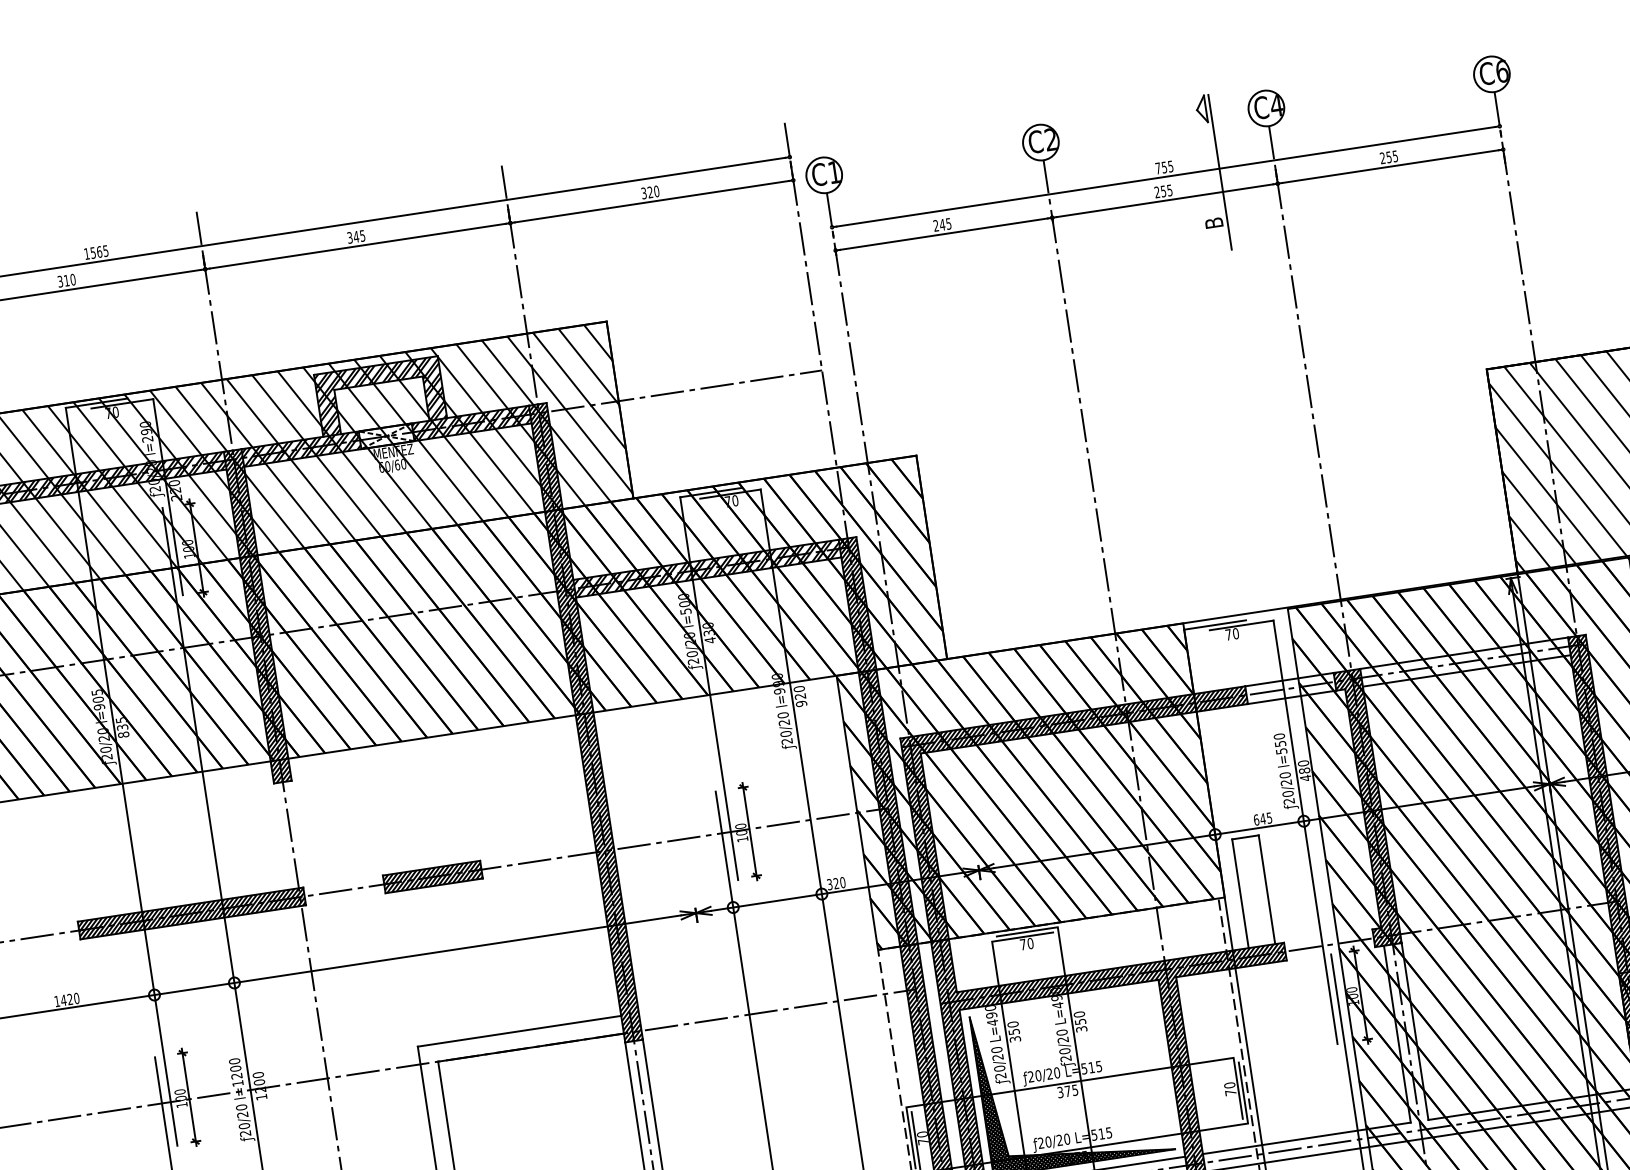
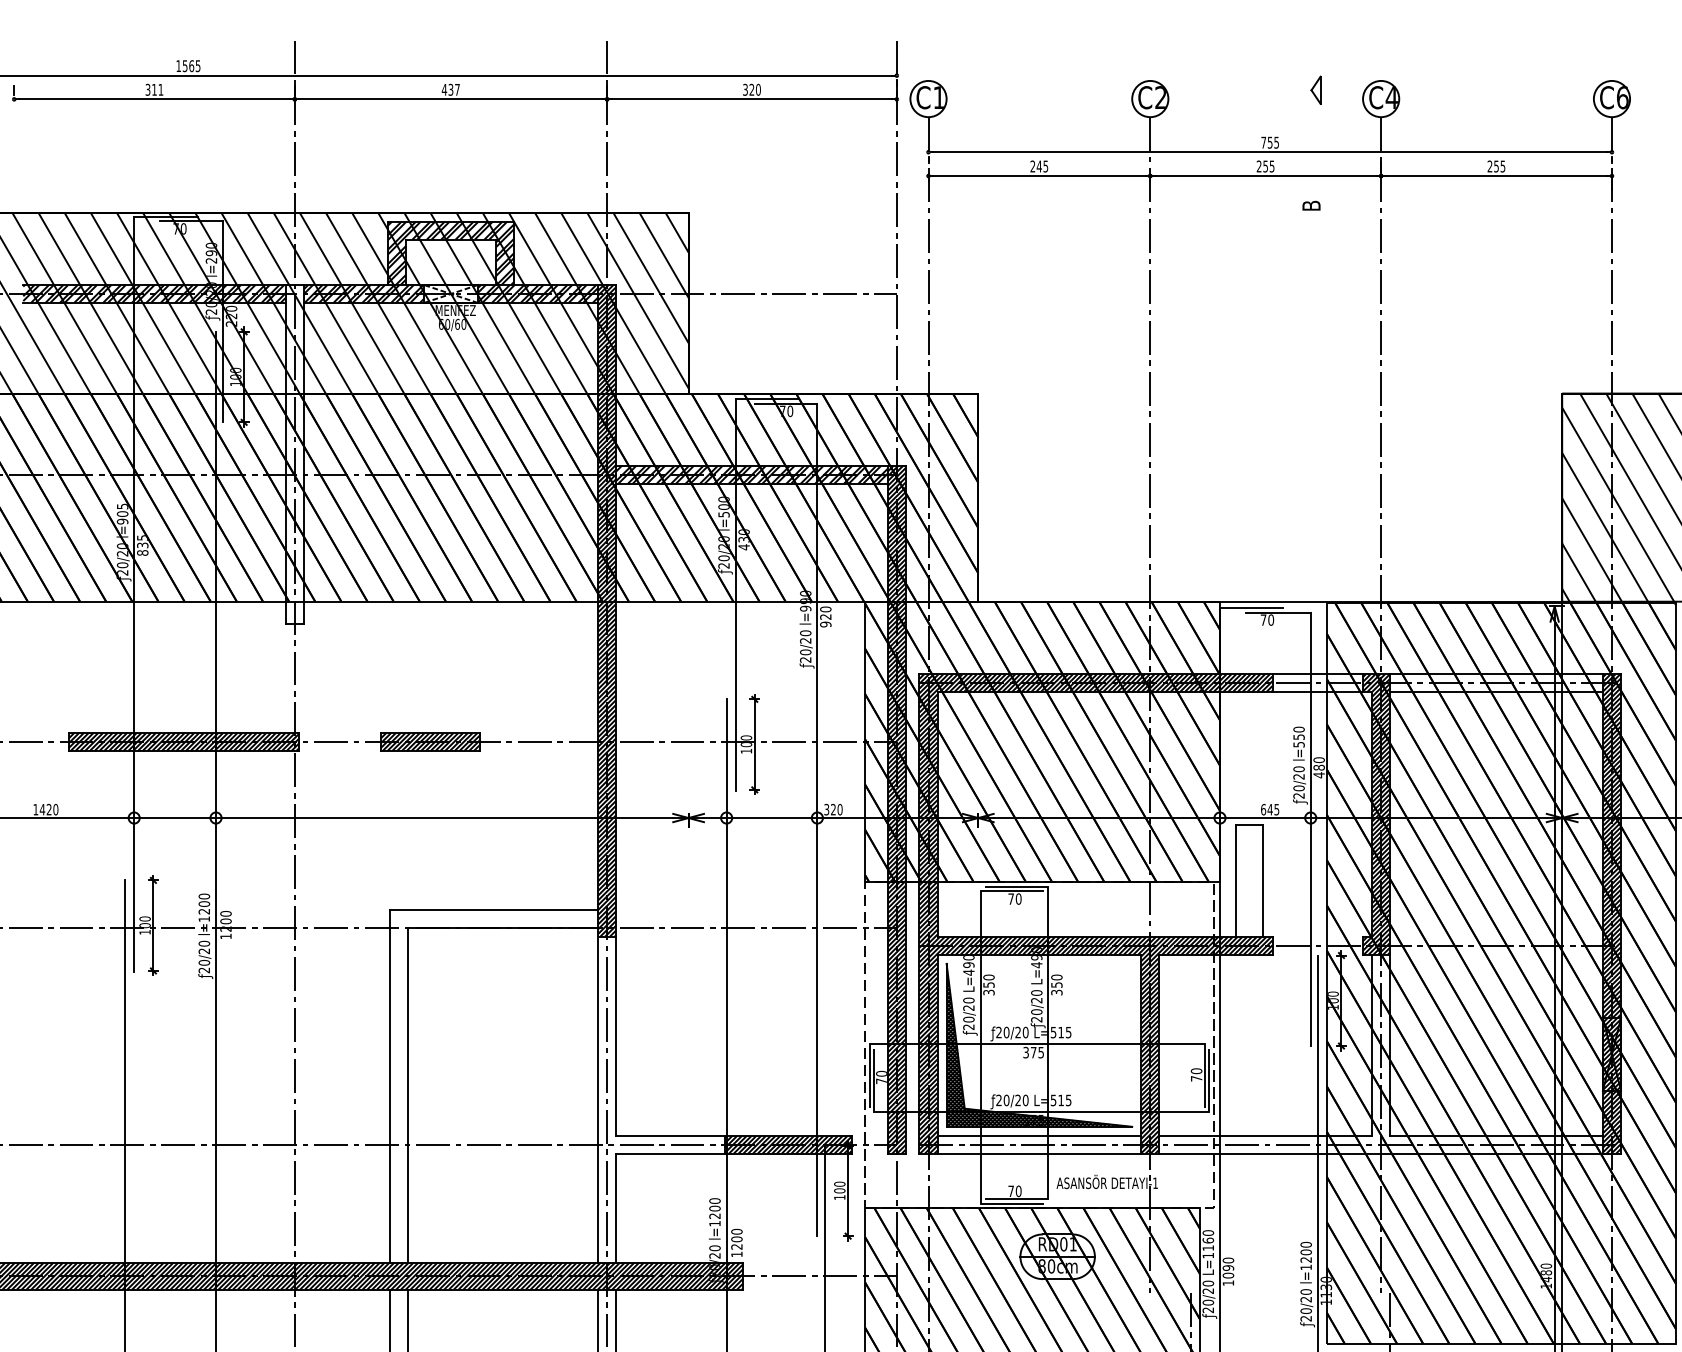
line: (1220, 171) -> (1325, 155), removed
text: (355, 236) -> (450, 89), 345 -> 437
text: (72, 279) -> (160, 89), 310 -> 311
hatch: (257, 616) -> (294, 454), removed

